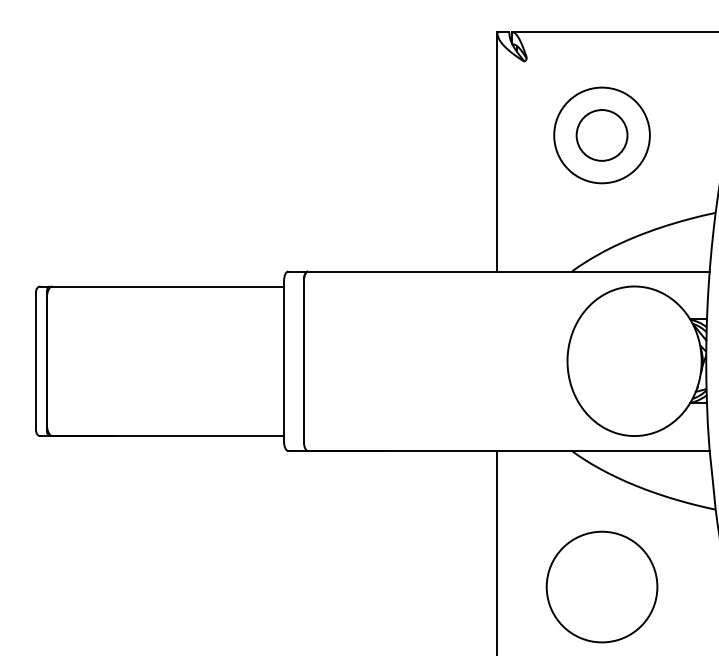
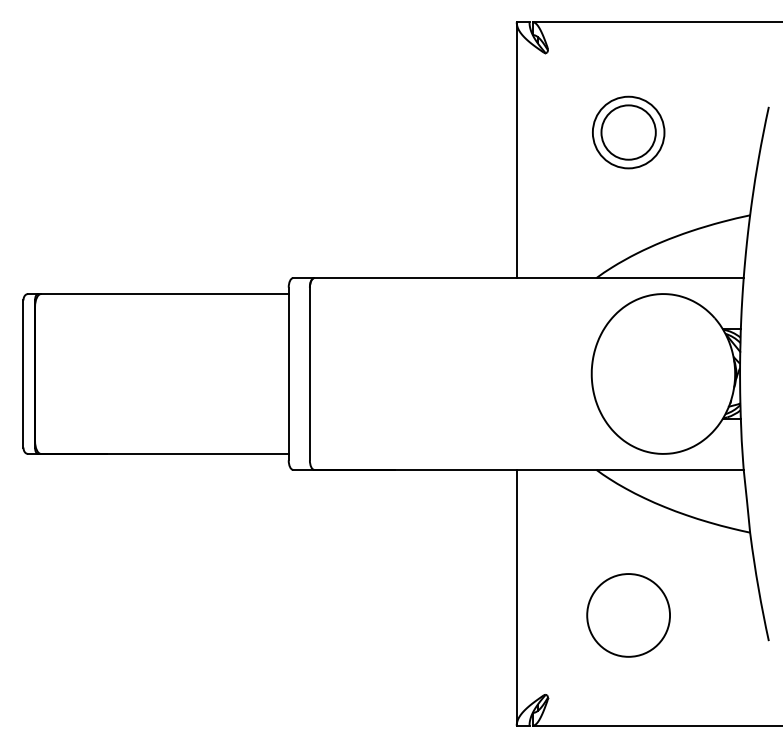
circle: (601, 135) -> (628, 132), size x0.7
circle: (601, 587) -> (628, 615), size x0.7

